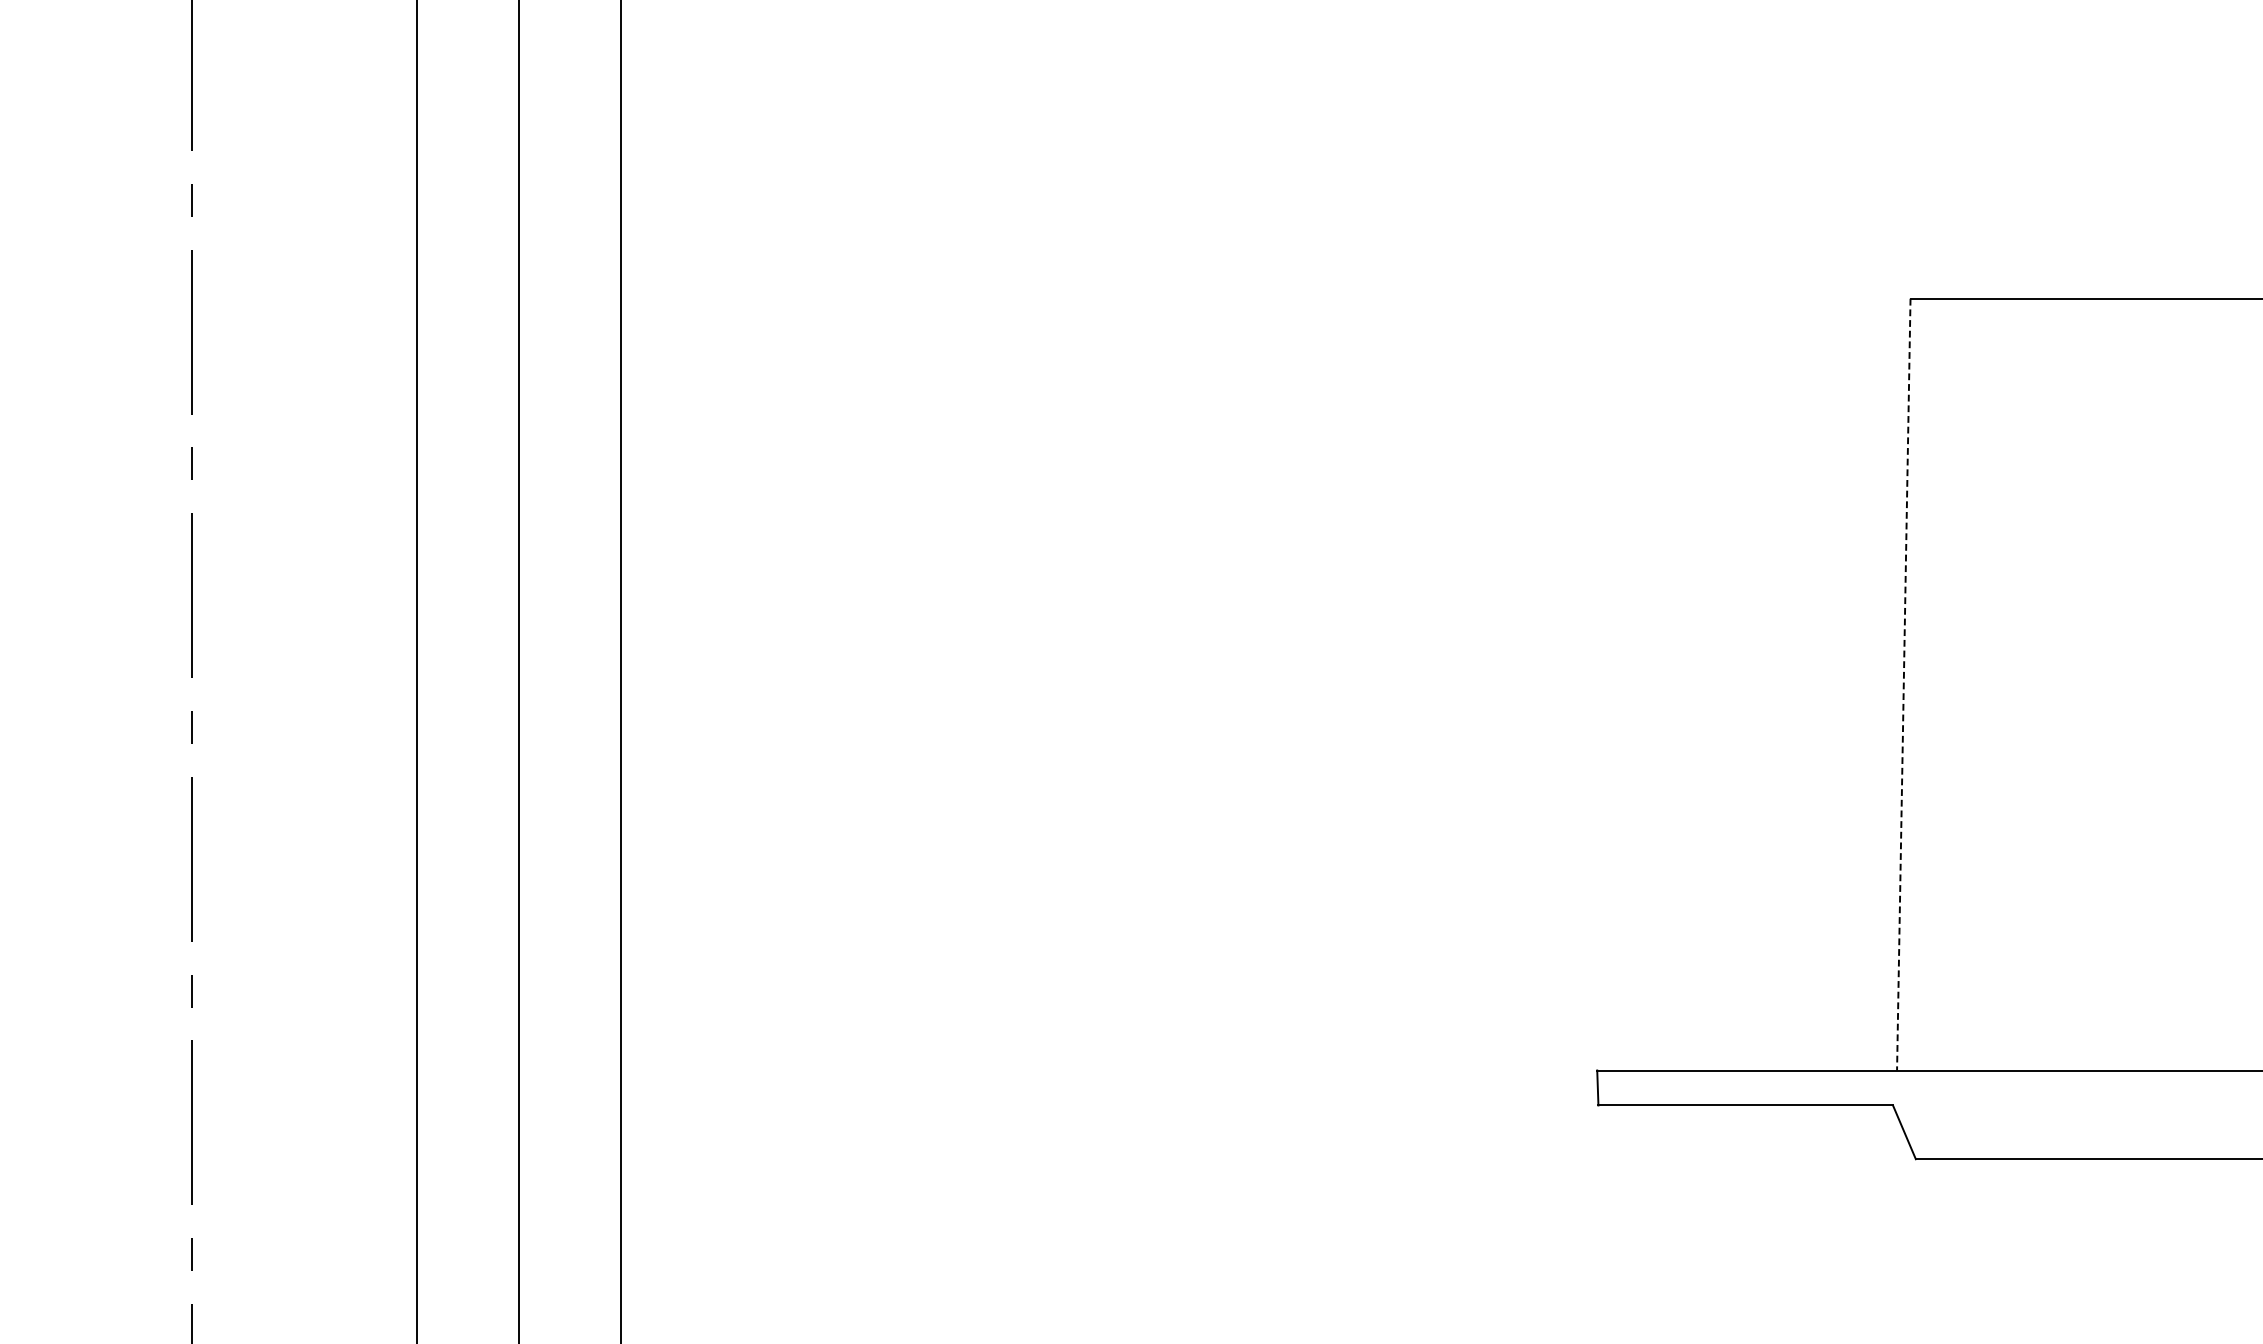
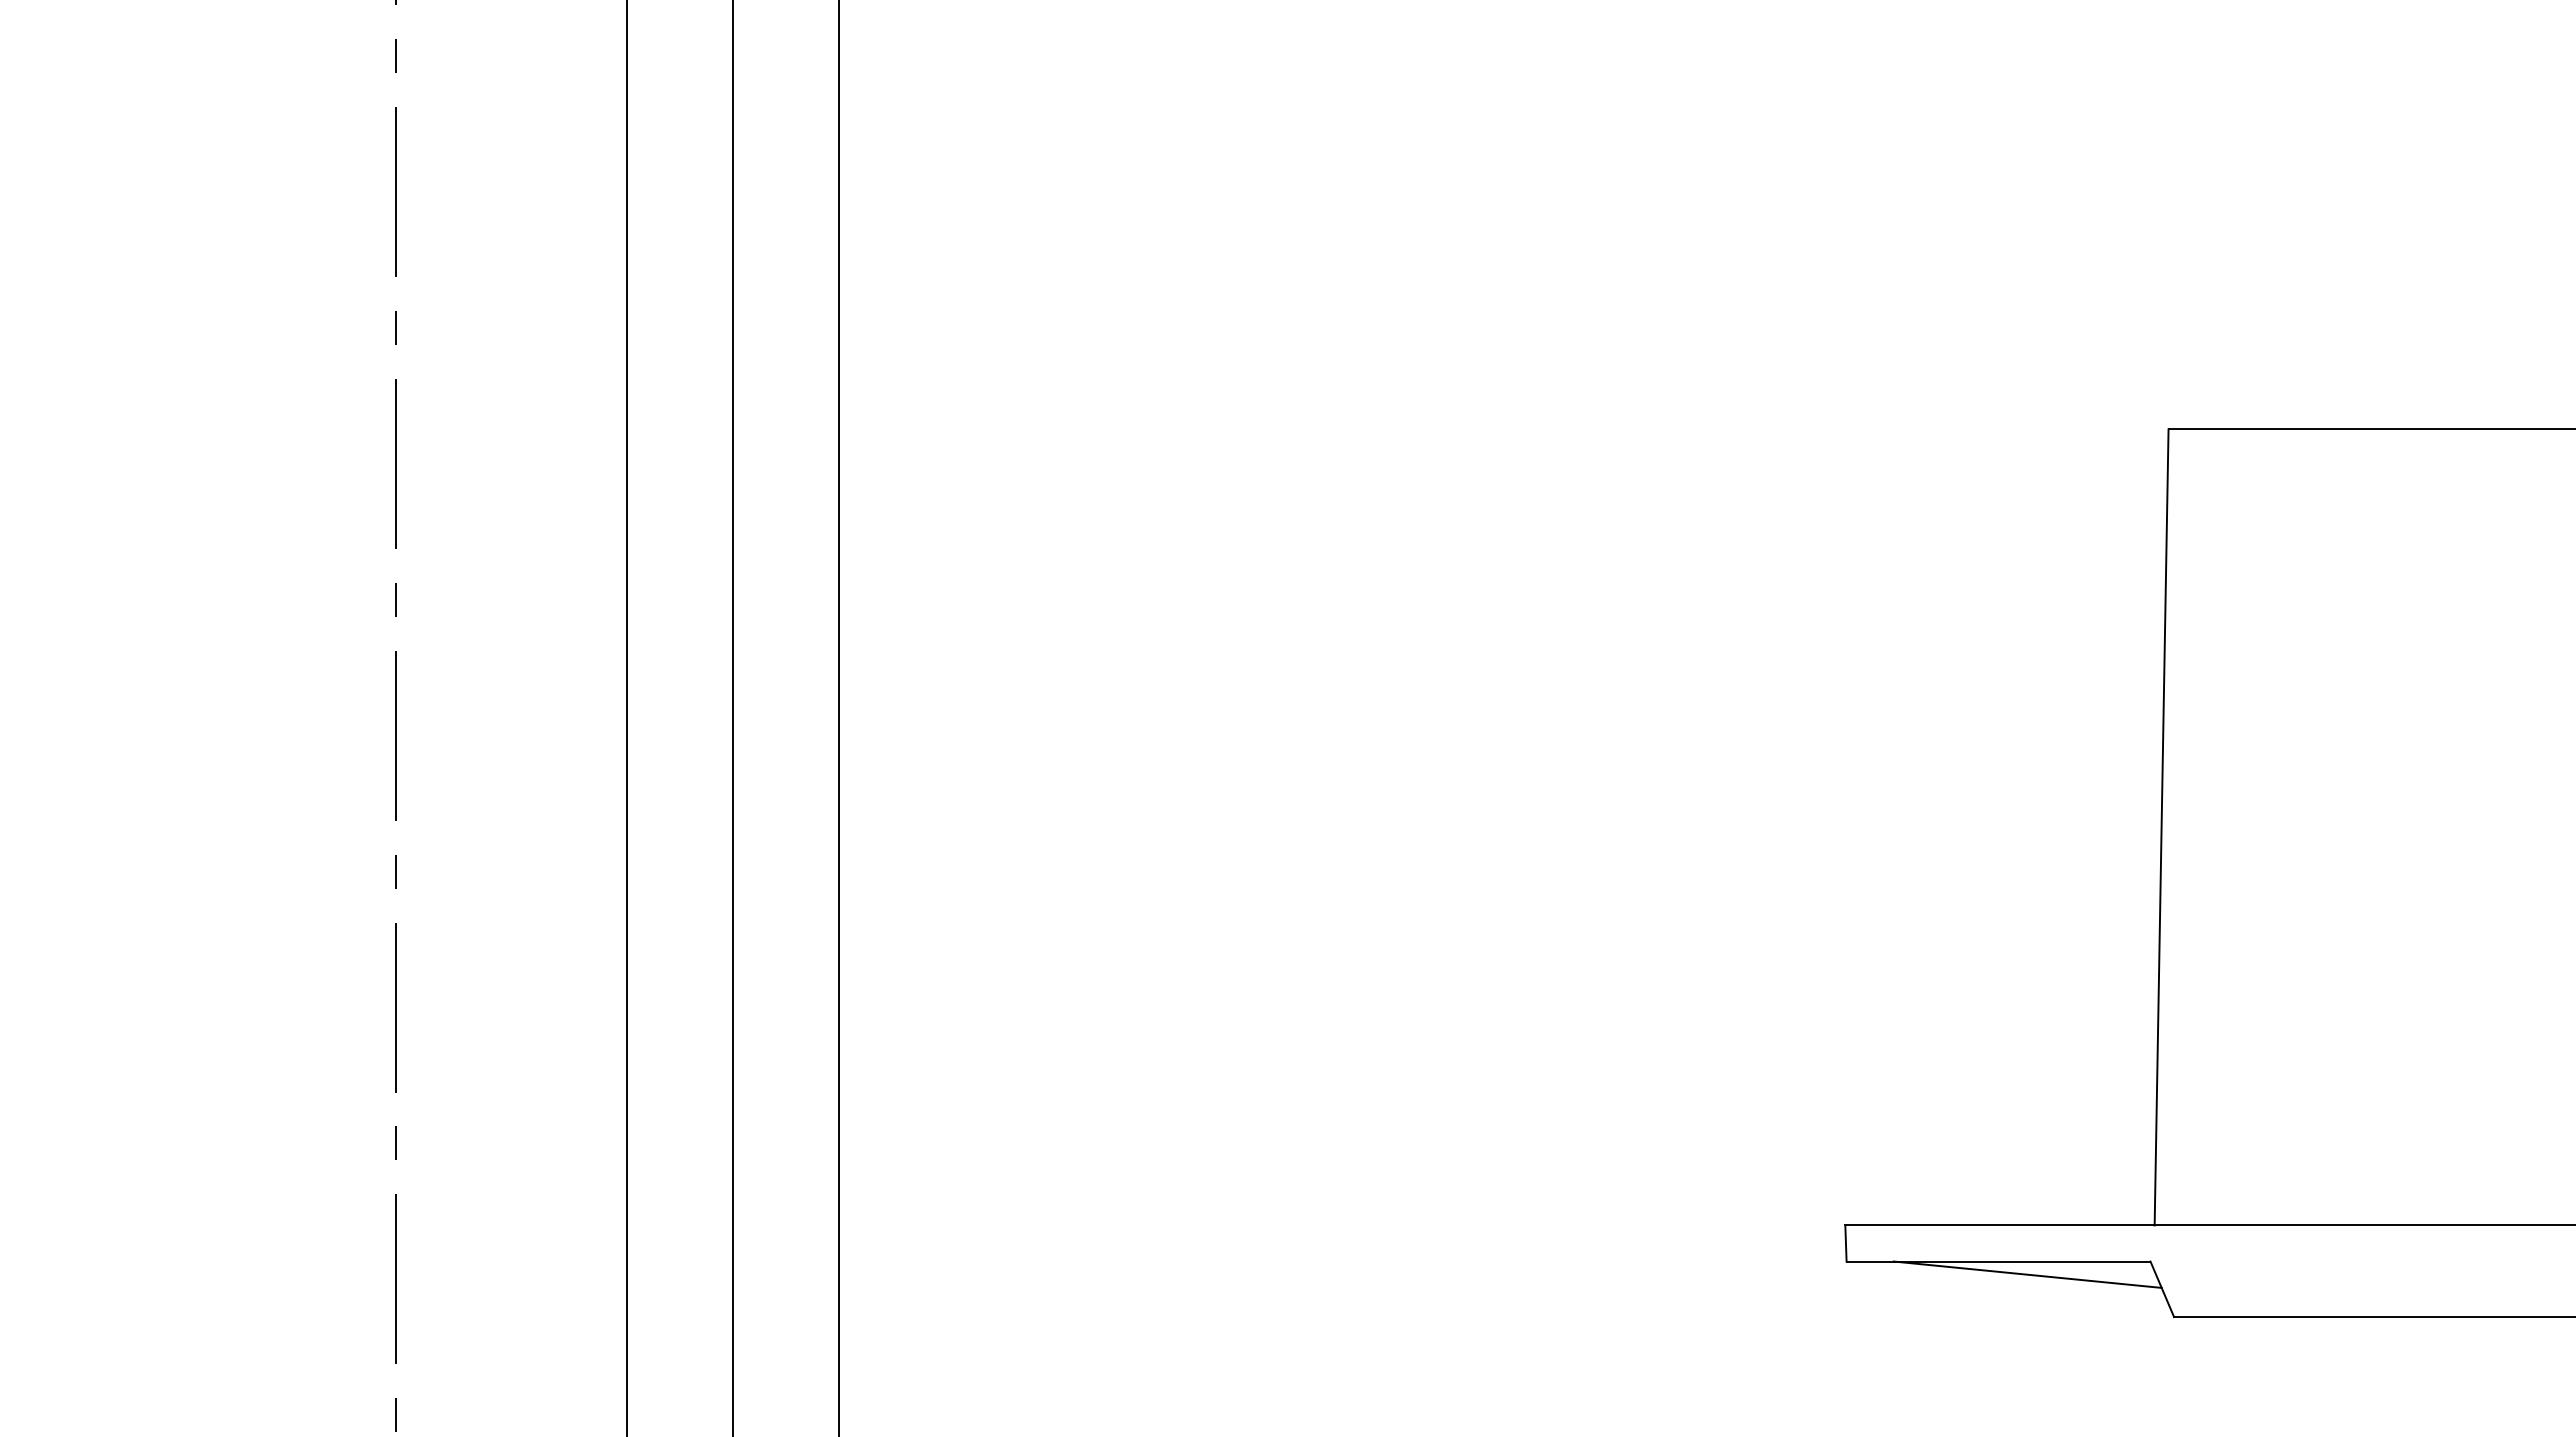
line: (1903, 684) -> (2161, 827), dashed -> solid
line: (1773, 1118) -> (2027, 1274), added

